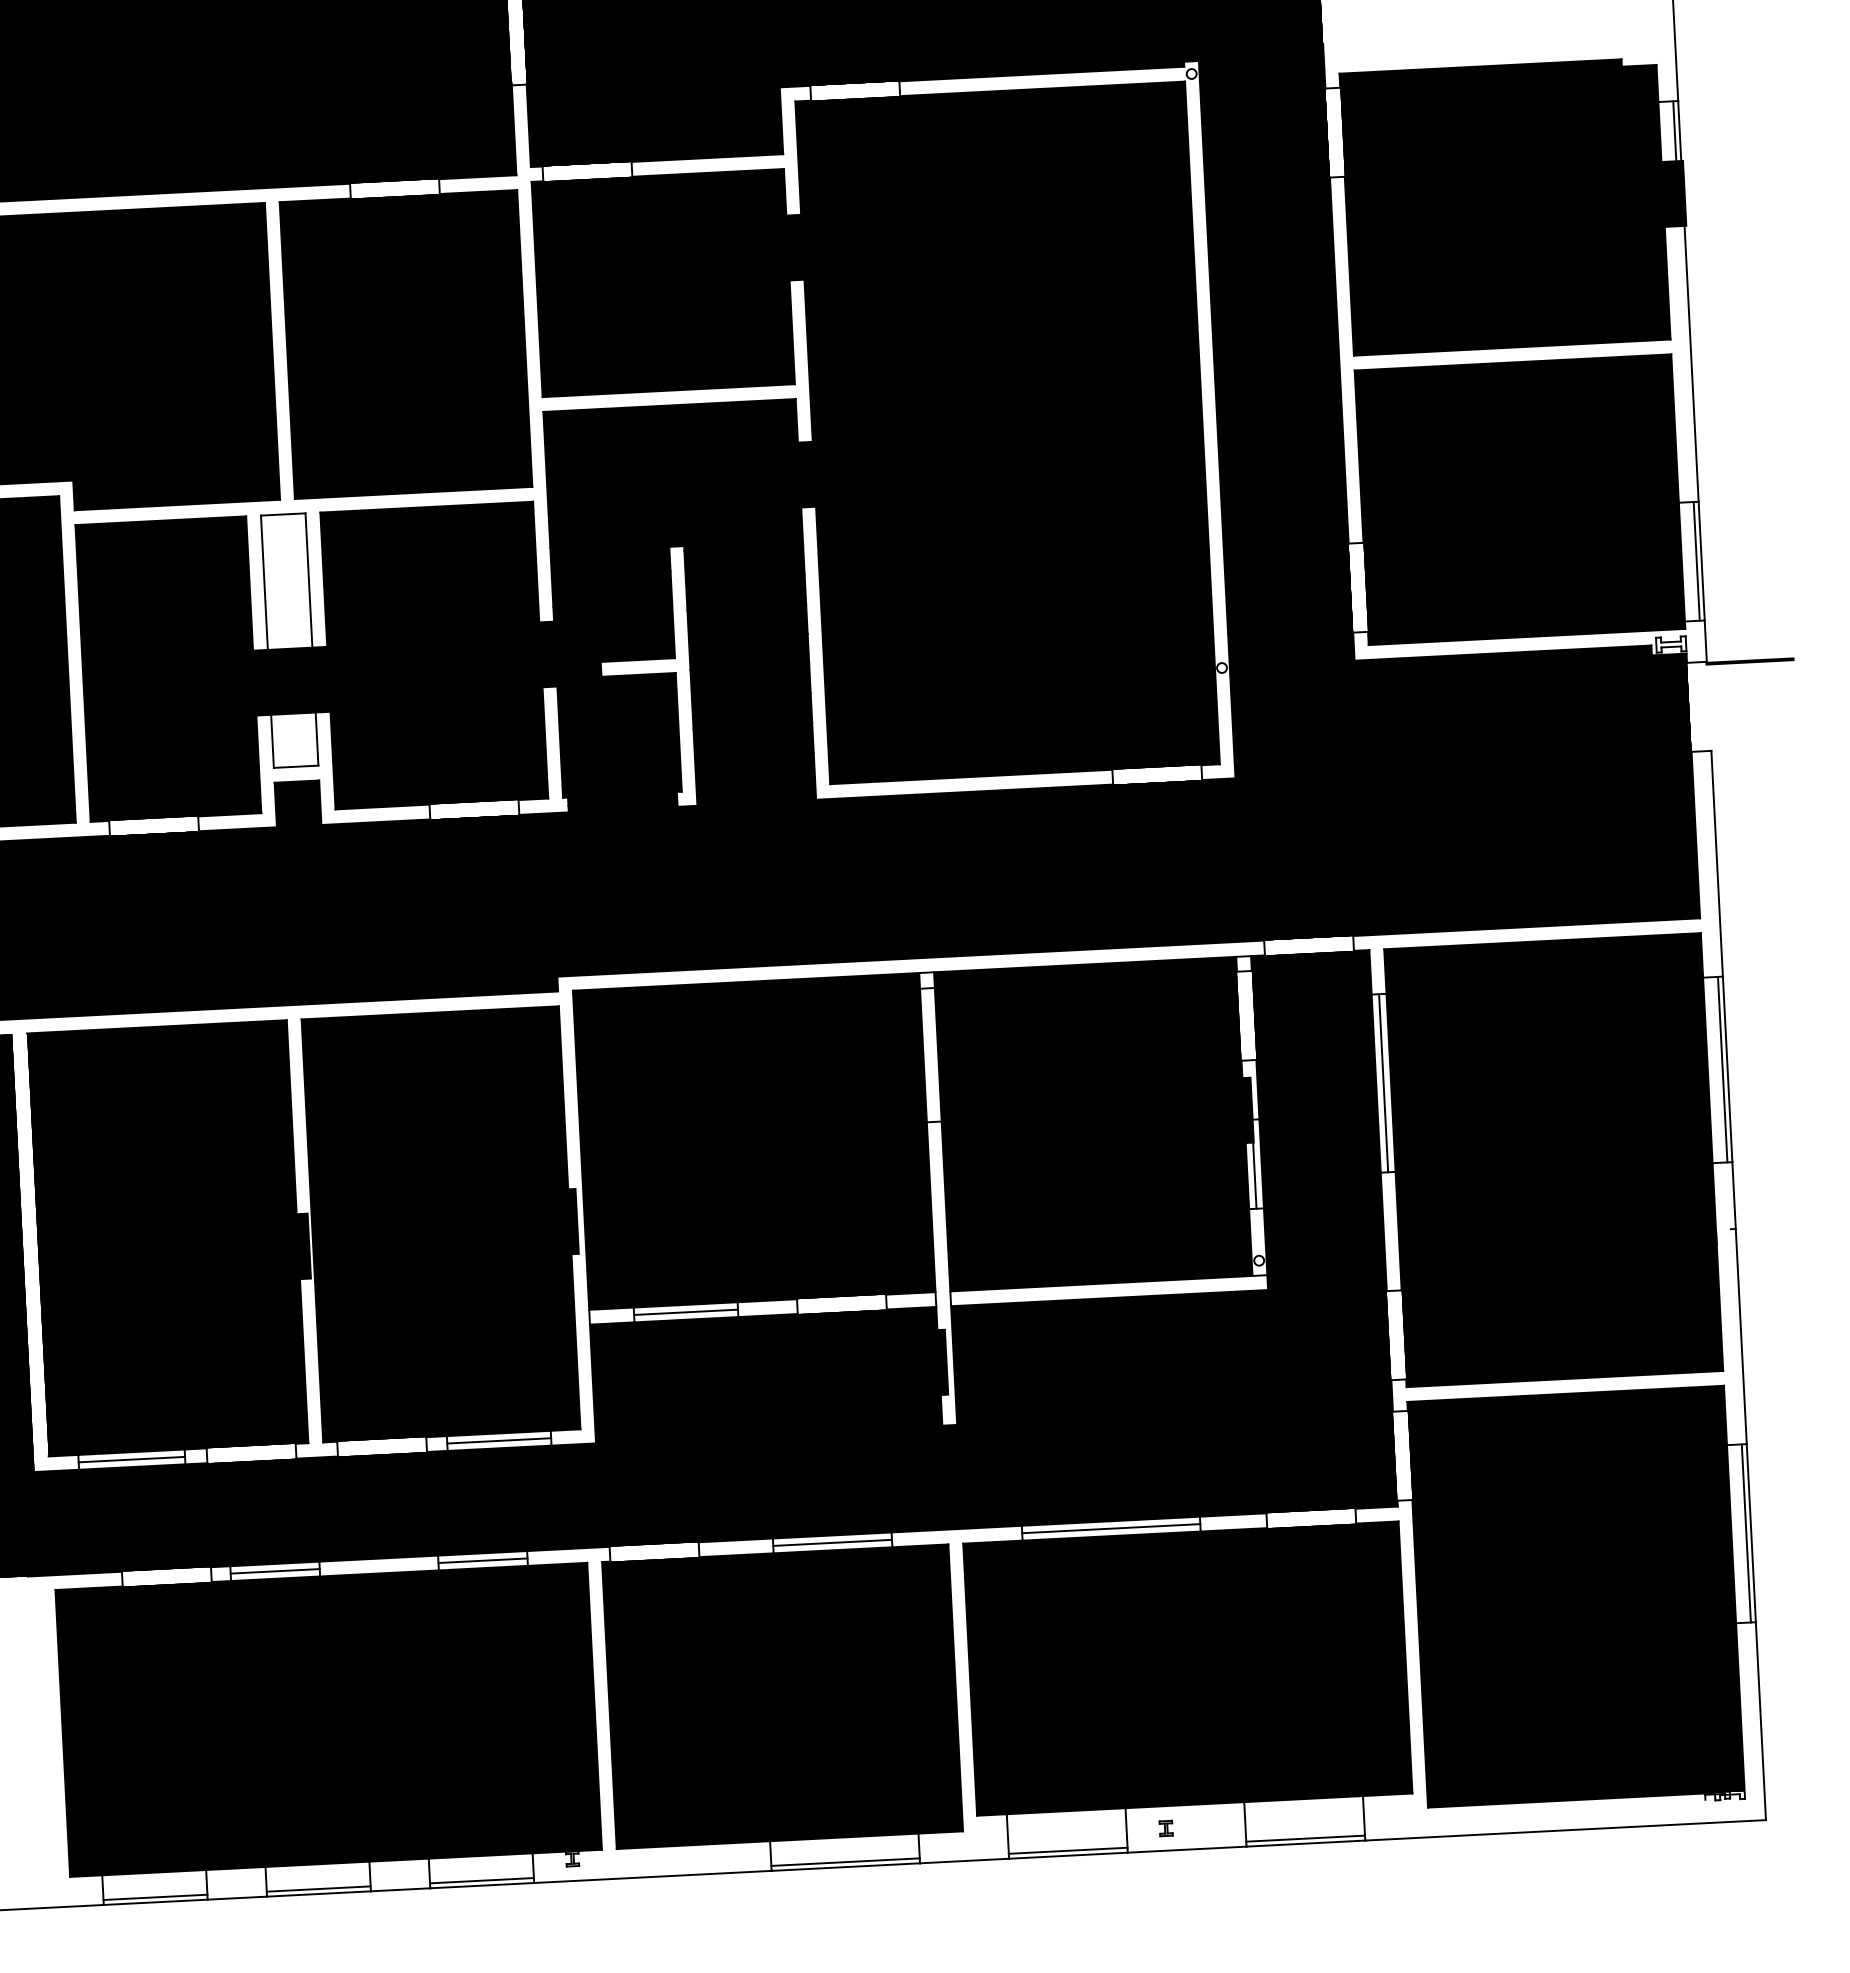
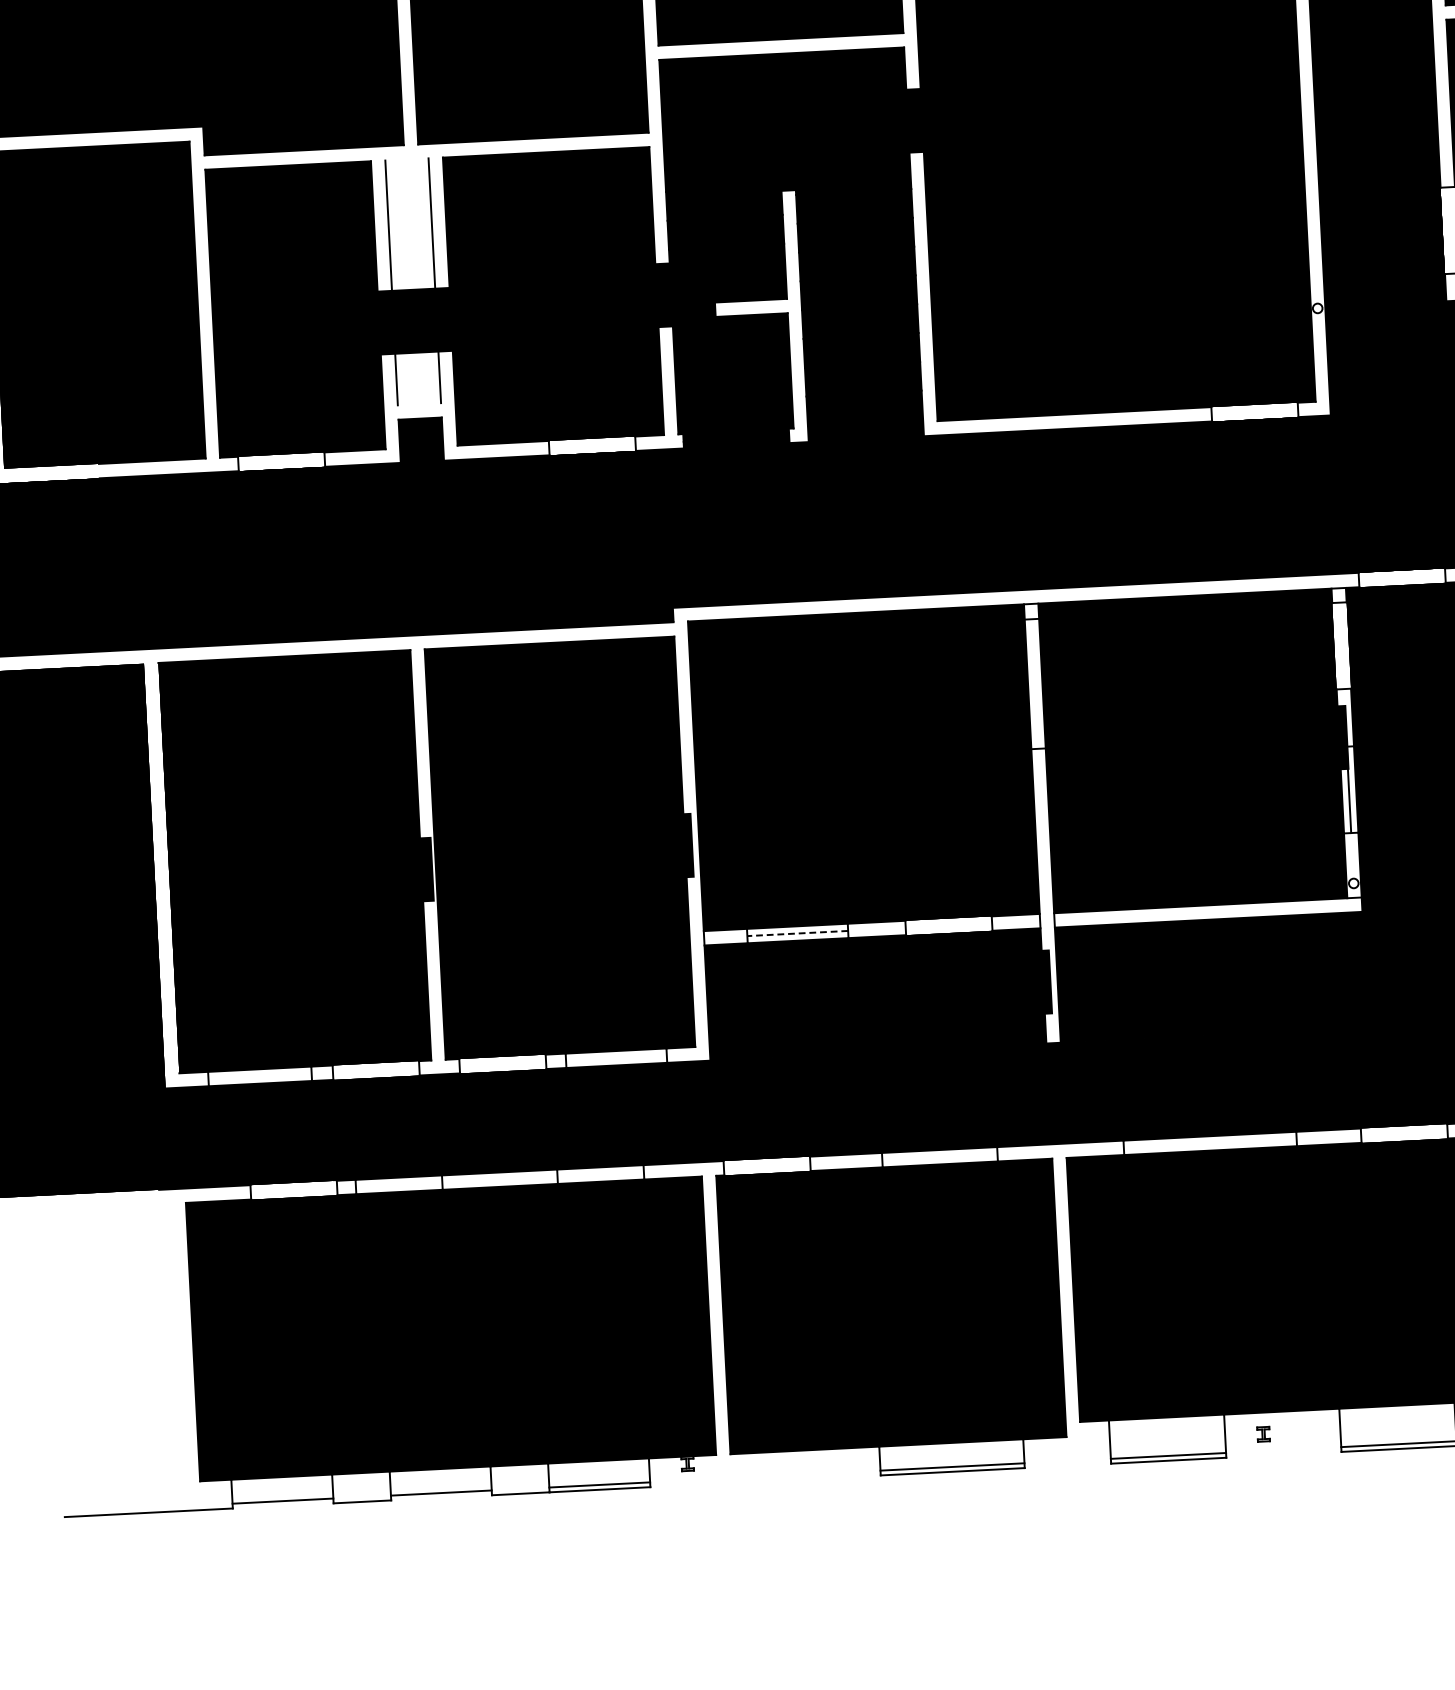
line: (283, 514) -> (407, 159), removed
line: (295, 766) -> (418, 403), removed
line: (685, 1312) -> (797, 933), solid -> dashed
line: (499, 1440) -> (616, 1057), removed
line: (131, 1459) -> (259, 1076), removed
line: (1111, 1528) -> (1210, 1143), removed
line: (832, 1542) -> (939, 1156), removed
line: (482, 1560) -> (600, 1174), removed
line: (274, 1571) -> (398, 1184), removed
line: (1186, 1849) -> (1283, 1454), removed
line: (964, 1860) -> (1067, 1465), removed
line: (652, 1876) -> (765, 1480), removed
line: (318, 1893) -> (441, 1497), removed
line: (155, 1901) -> (282, 1505), removed

